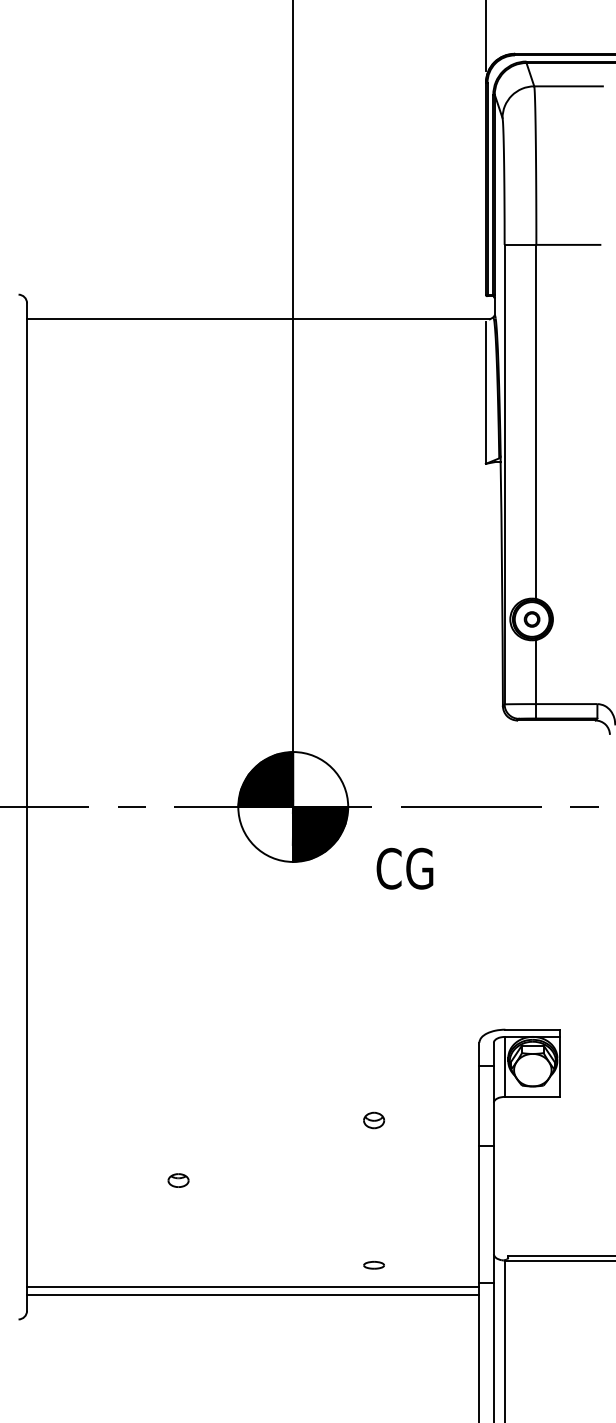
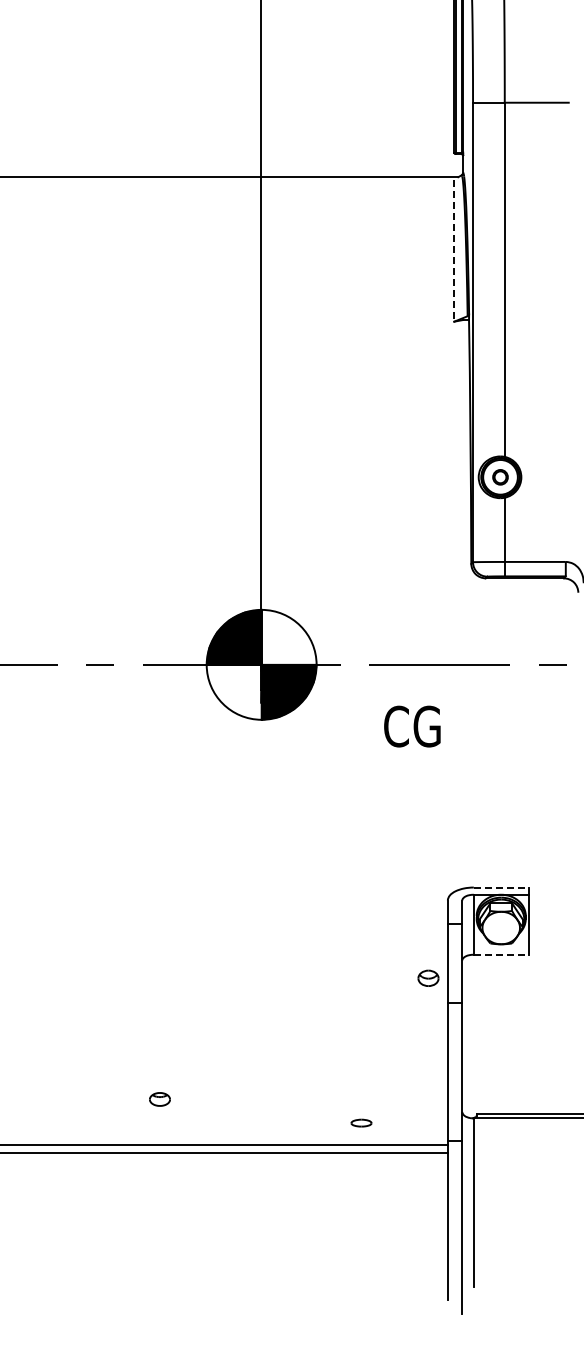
line: (485, 393) -> (453, 251), solid -> dashed
text: (404, 868) -> (411, 726), moved
line: (533, 1029) -> (501, 887), solid -> dashed
line: (533, 1096) -> (501, 954), solid -> dashed
part: (374, 1120) -> (428, 978), moved
part: (178, 1180) -> (159, 1099), moved
part: (373, 1265) -> (360, 1123), moved

